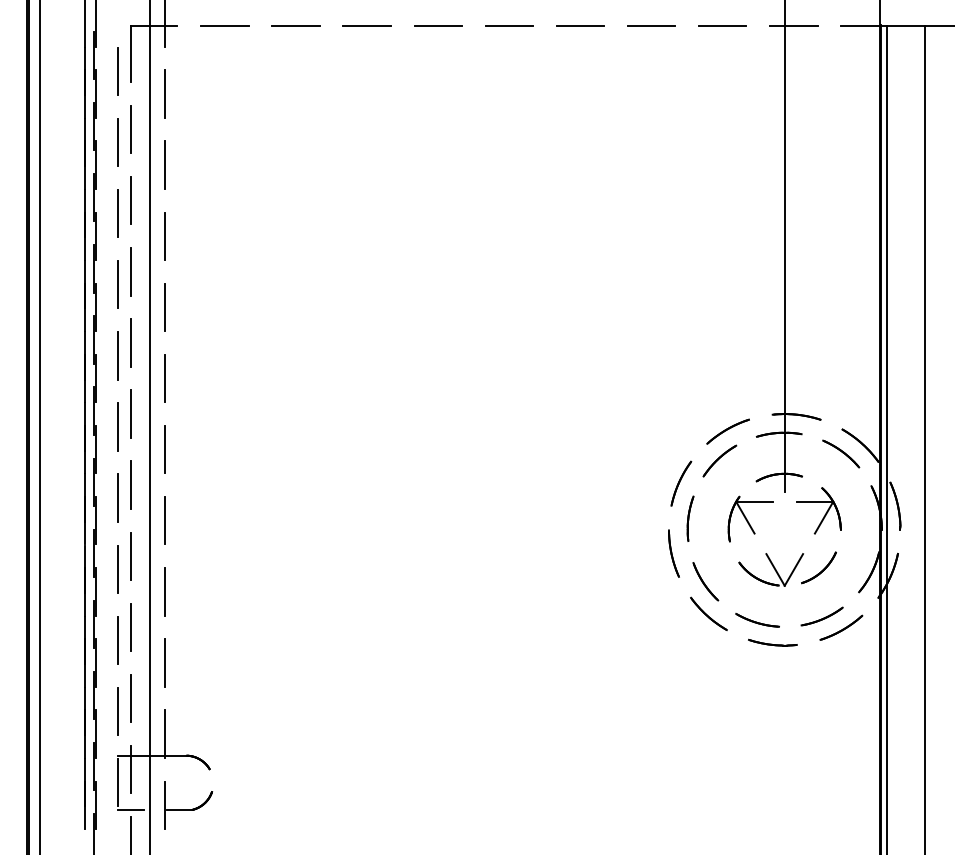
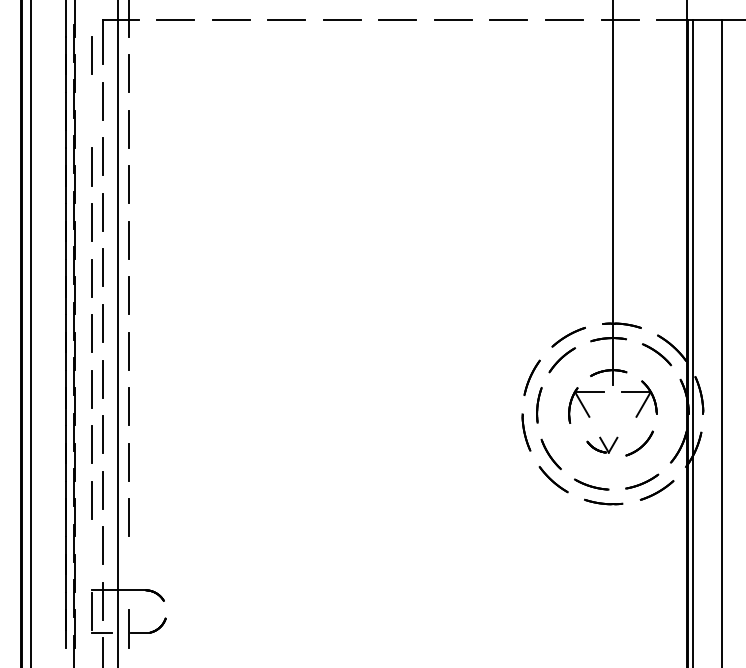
line: (118, 142) -> (92, 111), removed
part: (771, 569) -> (602, 444), size x0.6
line: (117, 711) -> (91, 555), removed
line: (164, 733) -> (128, 572), removed

